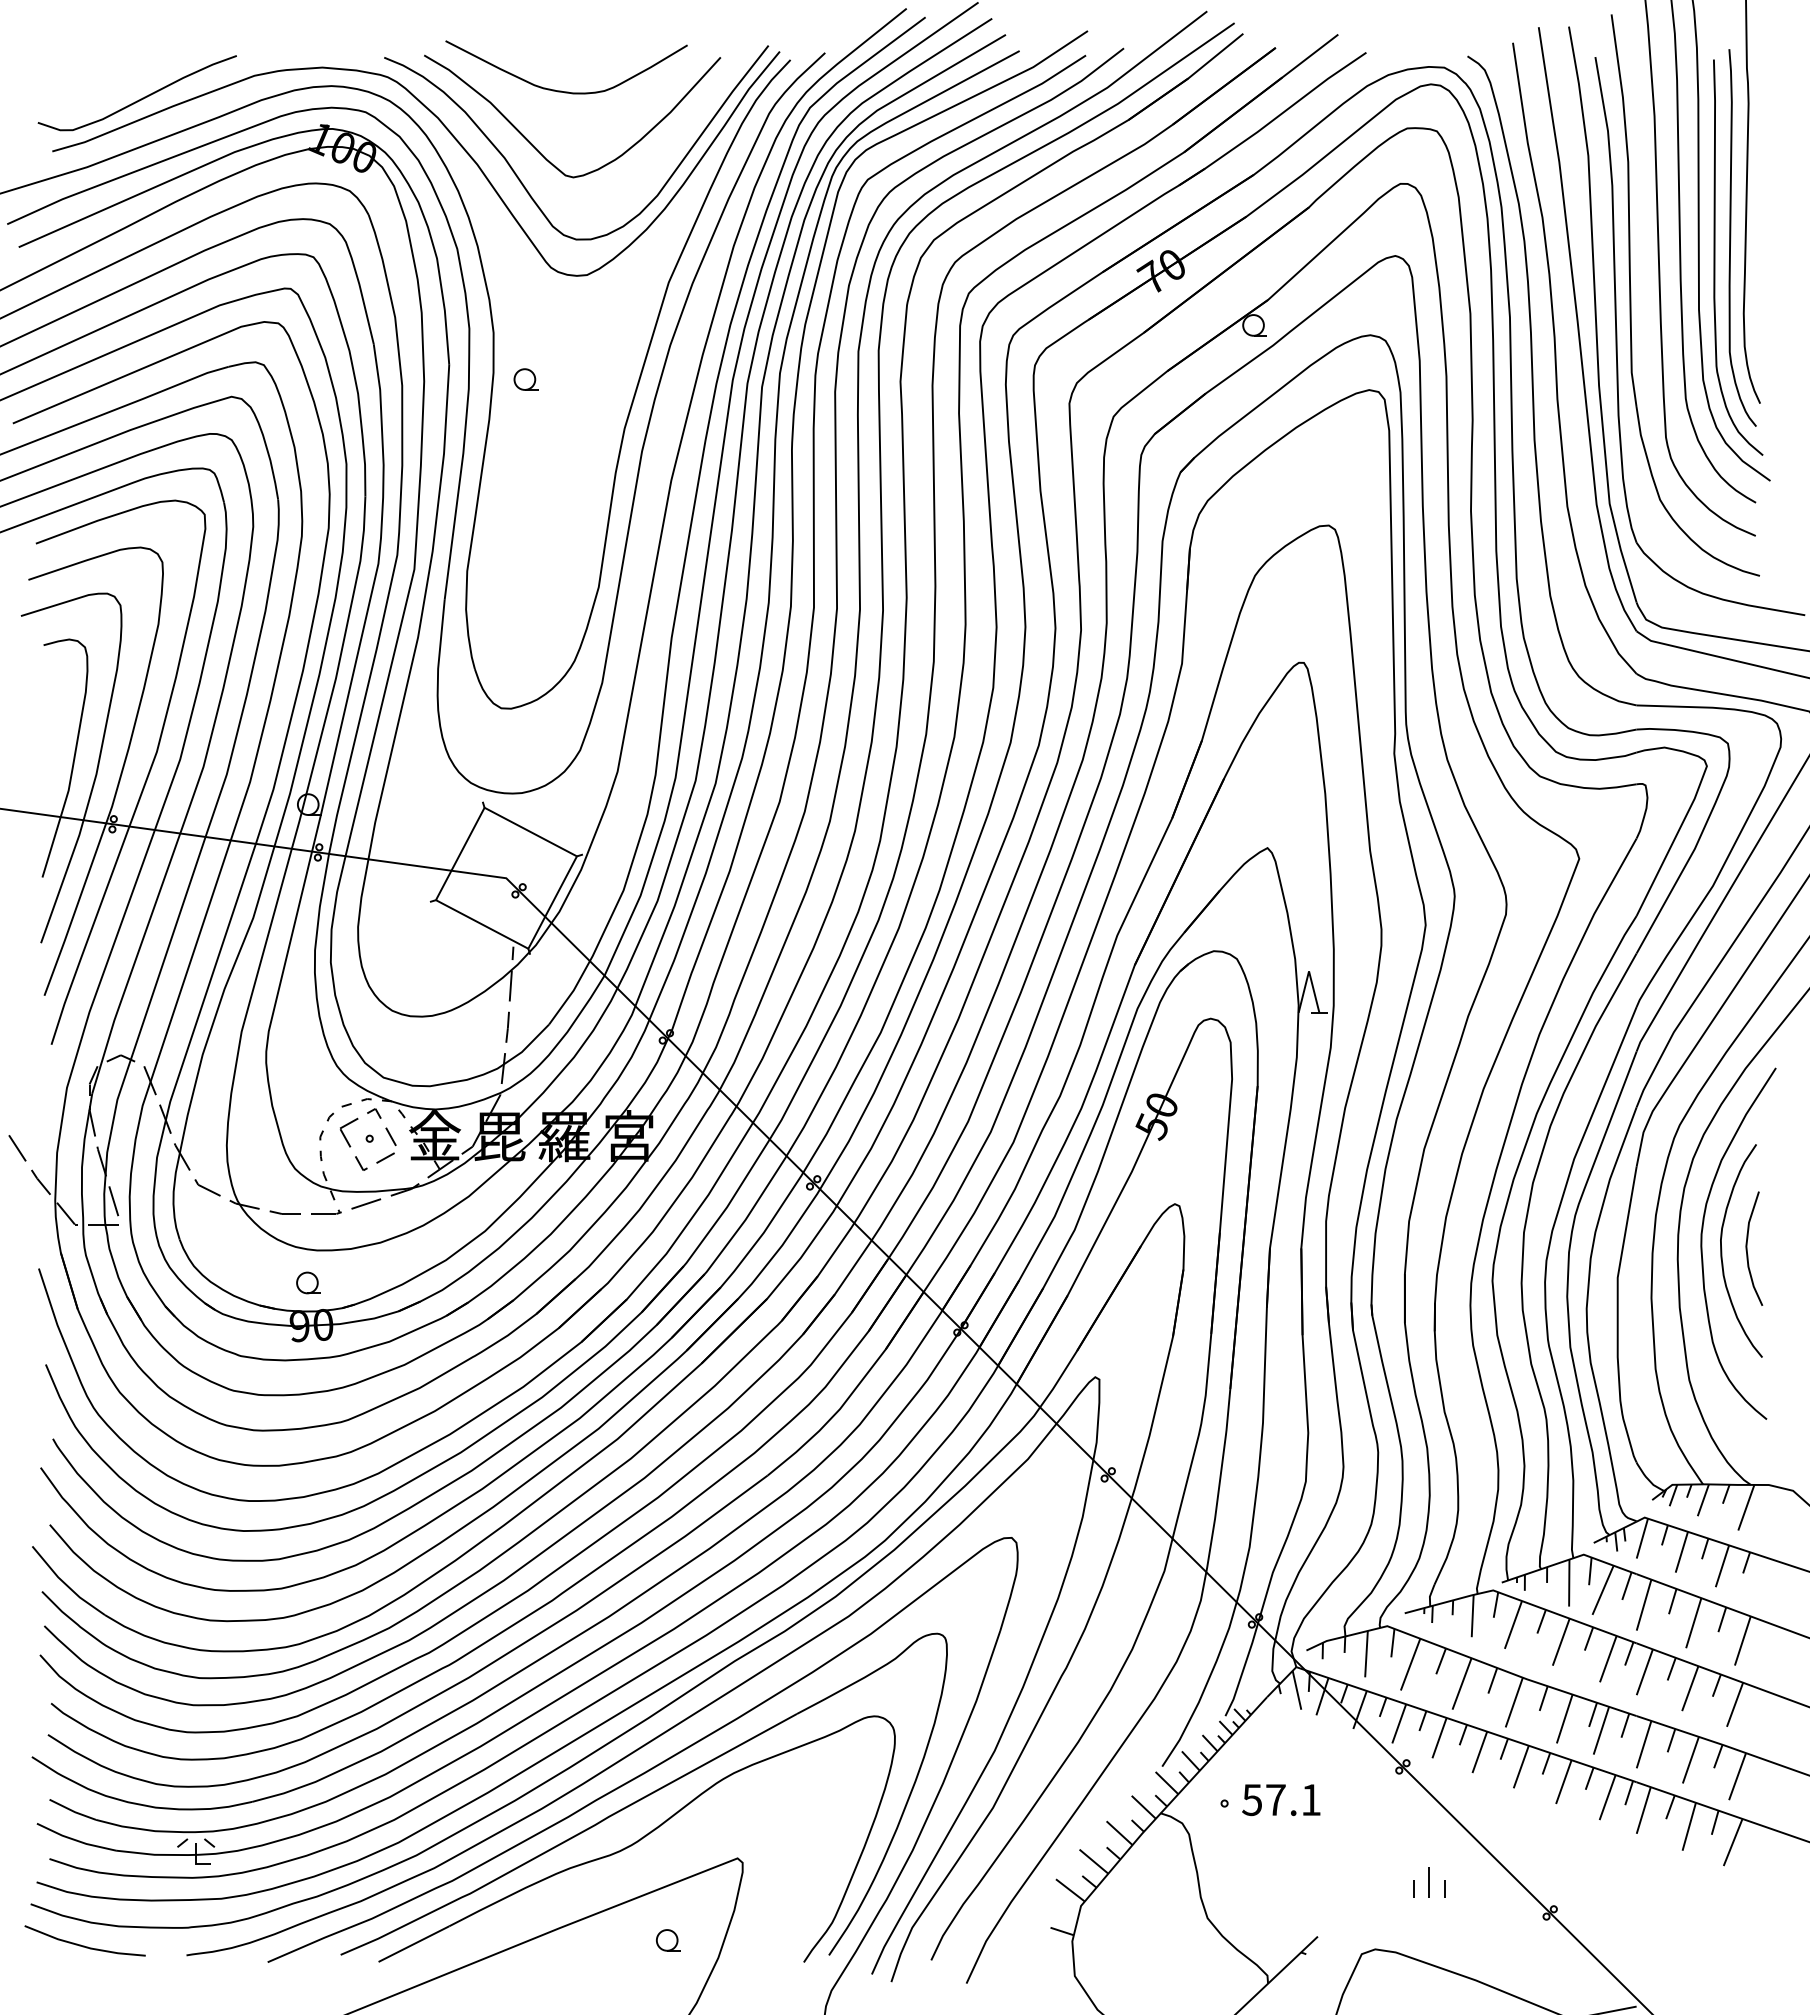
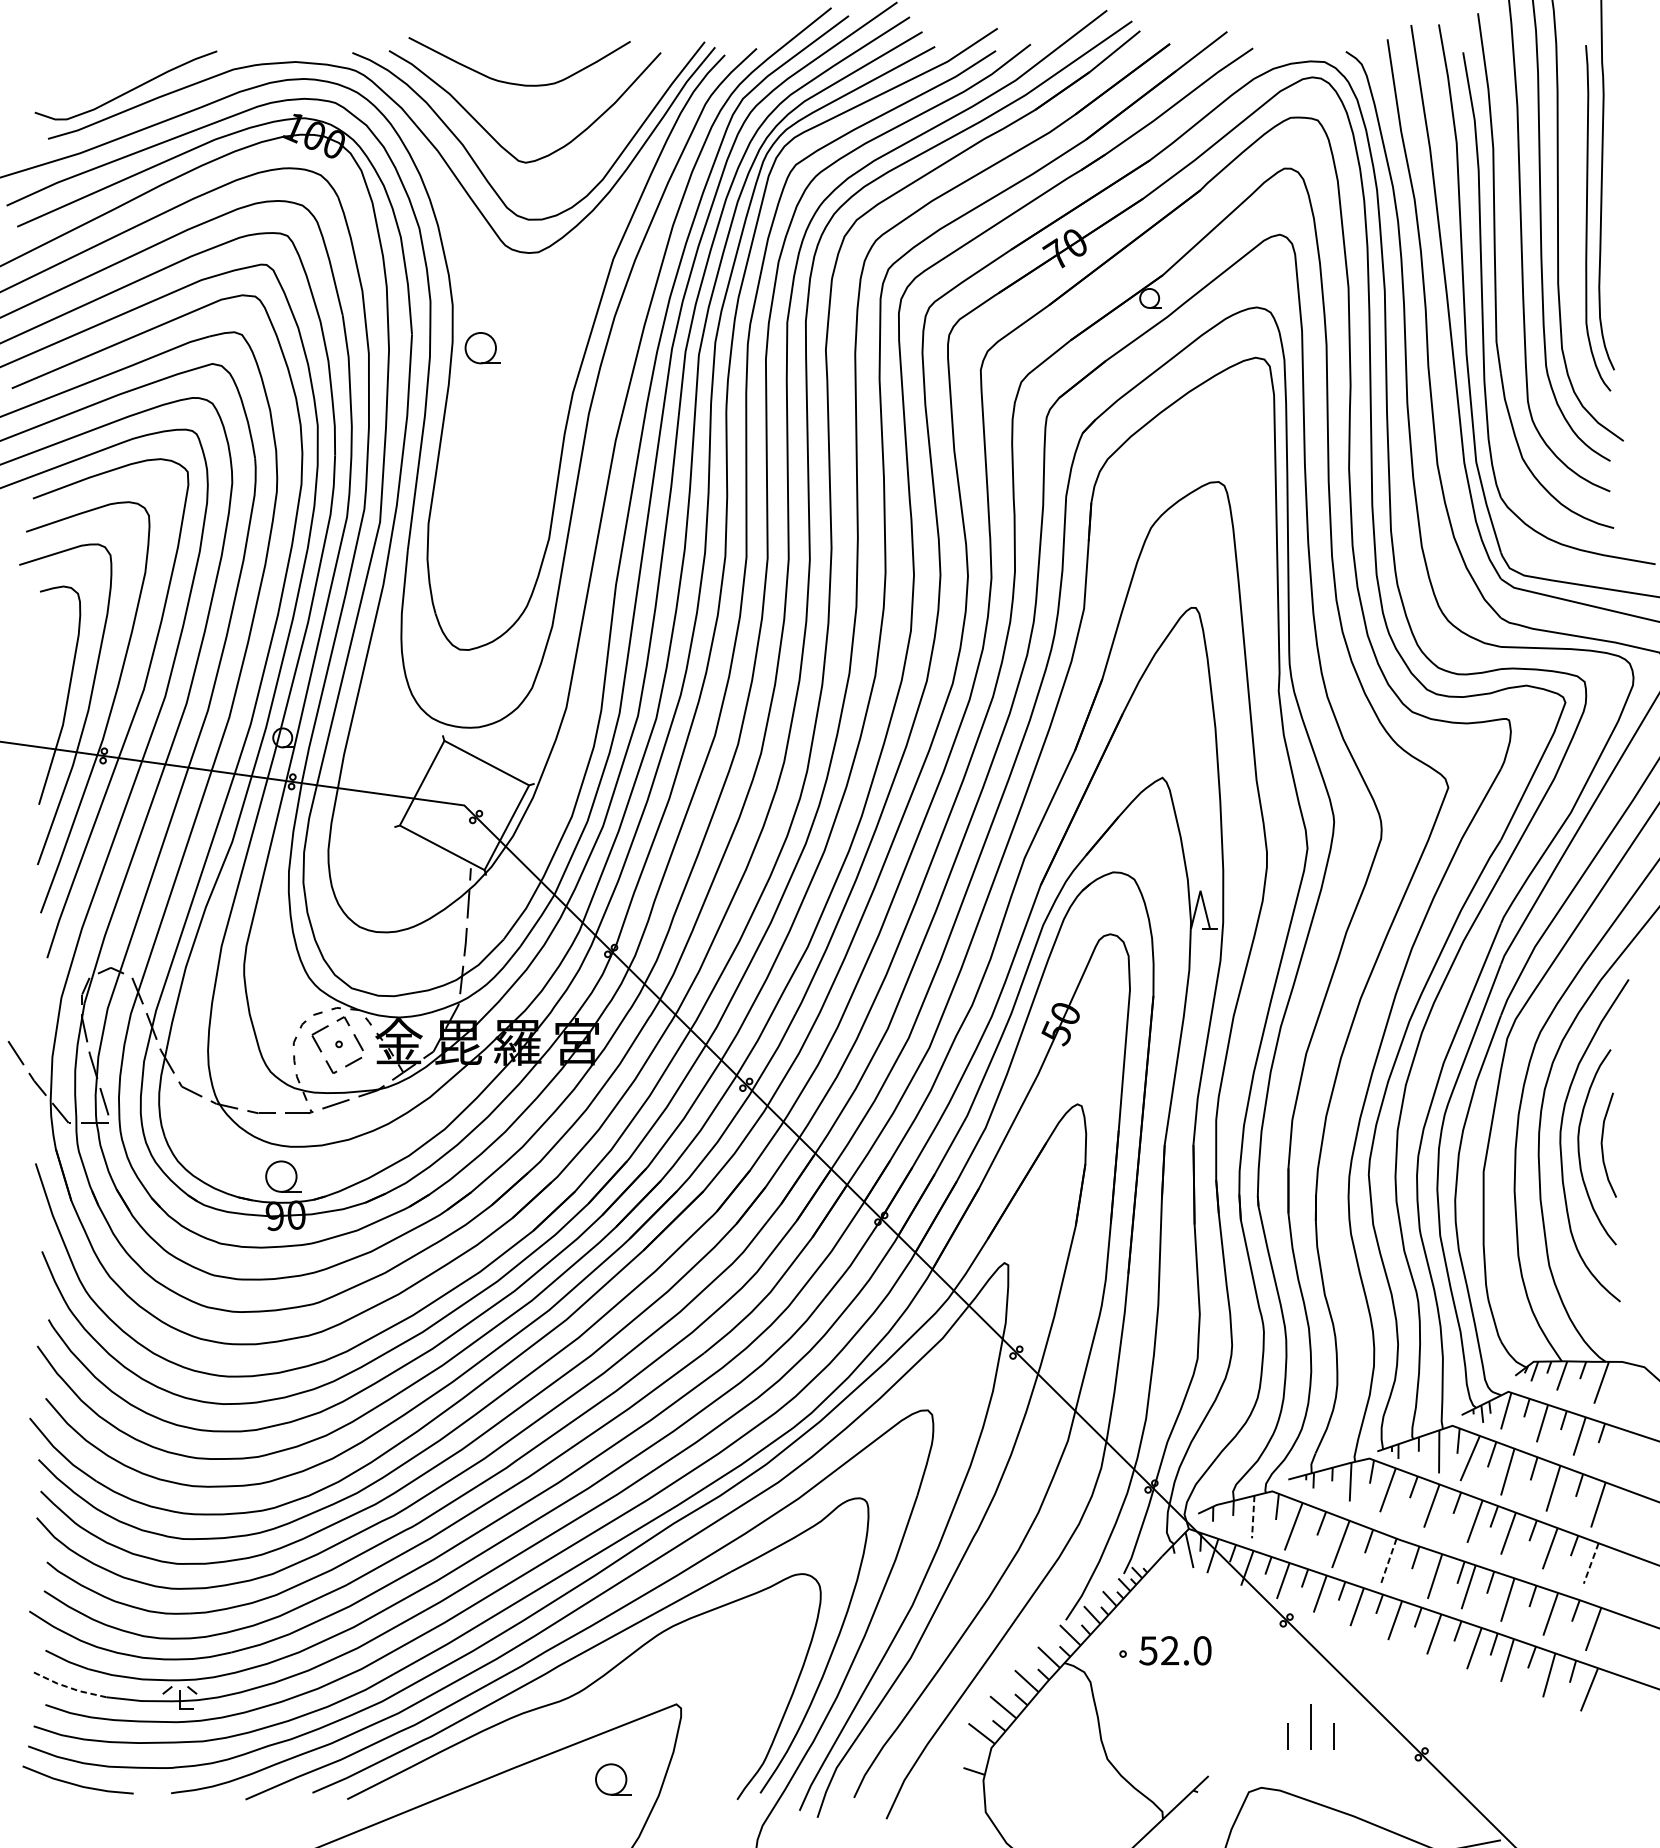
curve: (1715, 257) -> (1573, 236), removed
part: (525, 379) -> (481, 348), size x1.6
part: (308, 1282) -> (282, 1176), size x1.6
line: (1366, 1654) -> (1253, 1517), solid -> dashed
line: (1514, 1703) -> (1388, 1562), solid -> dashed
line: (1734, 1705) -> (1590, 1564), solid -> dashed
text: (1293, 1800) -> (1186, 1651), 57.1 -> 52.0
line: (75, 1840) -> (69, 1687), solid -> dashed
part: (1429, 1882) -> (1311, 1726), size x1.6
part: (668, 1940) -> (613, 1779), size x1.6

